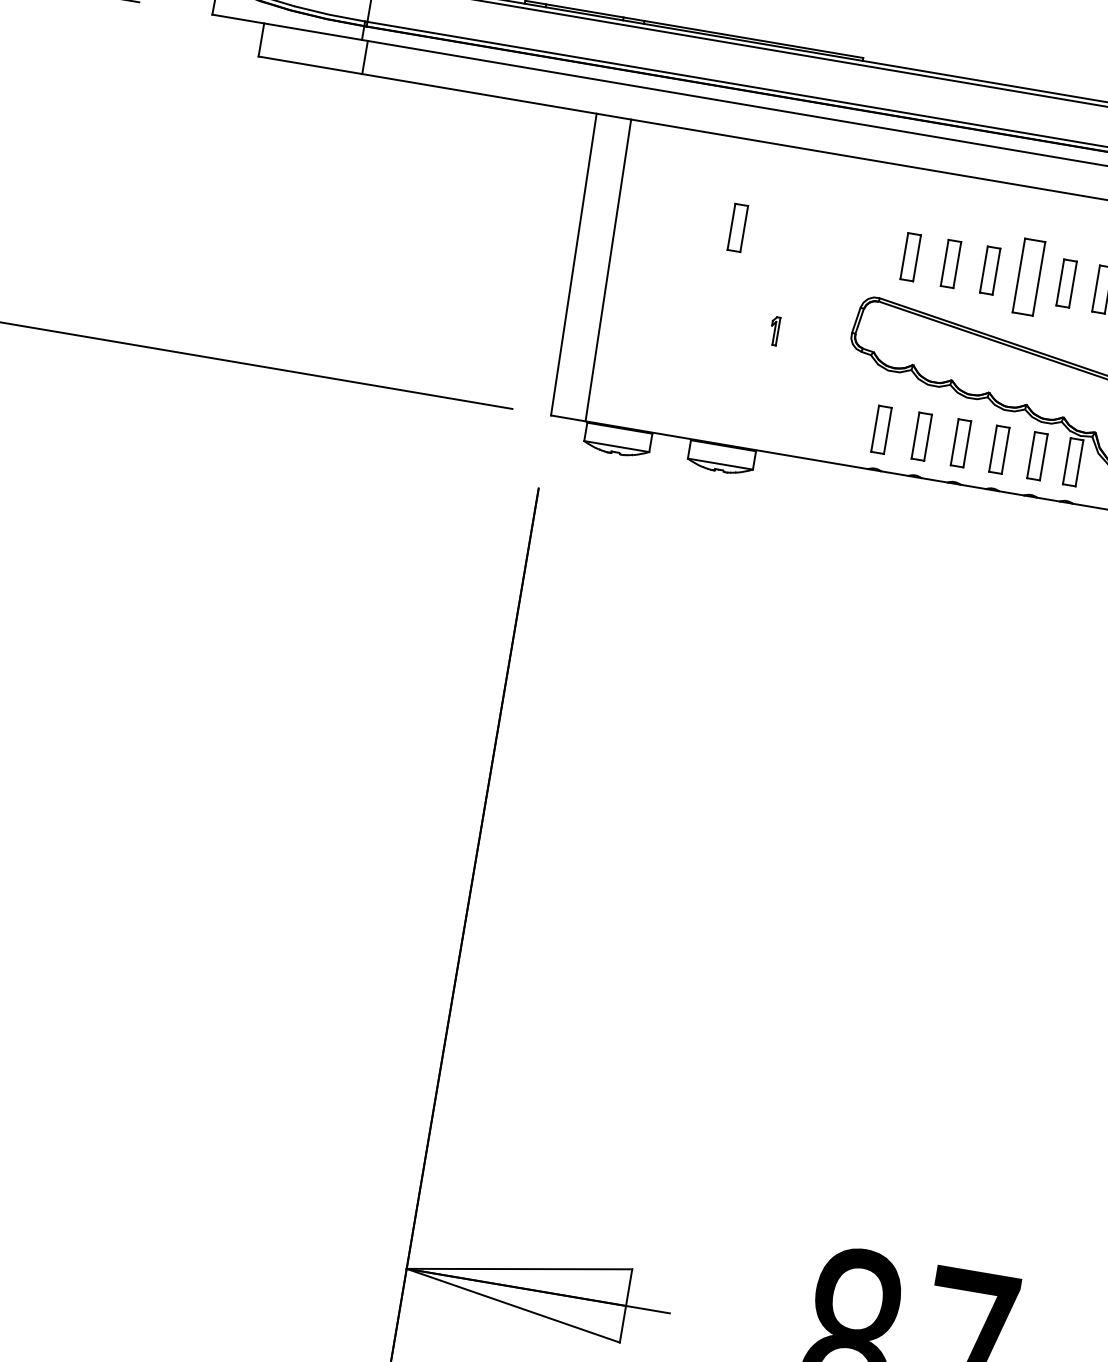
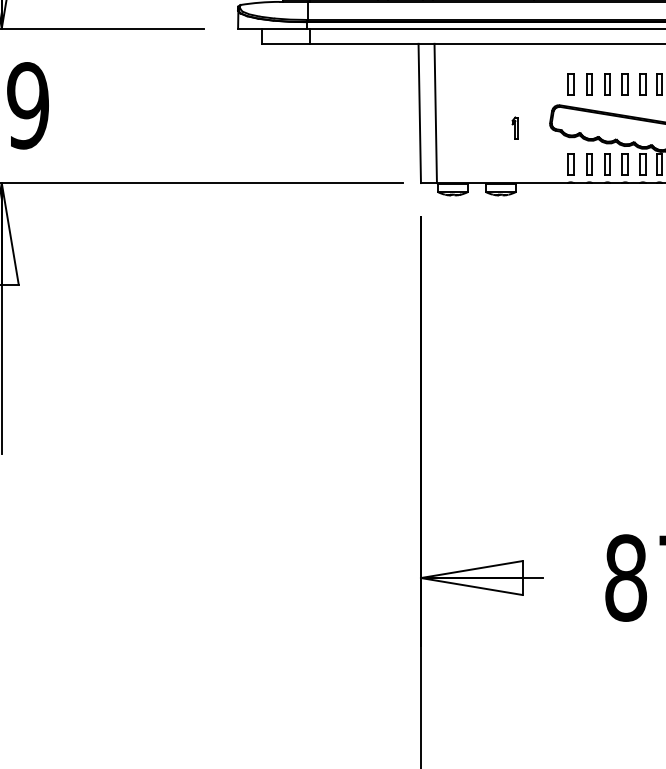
part: (737, 227) -> (490, 84), removed
part: (1026, 276) -> (624, 84), size x0.62
part: (773, 329) -> (514, 127), size x1.67

